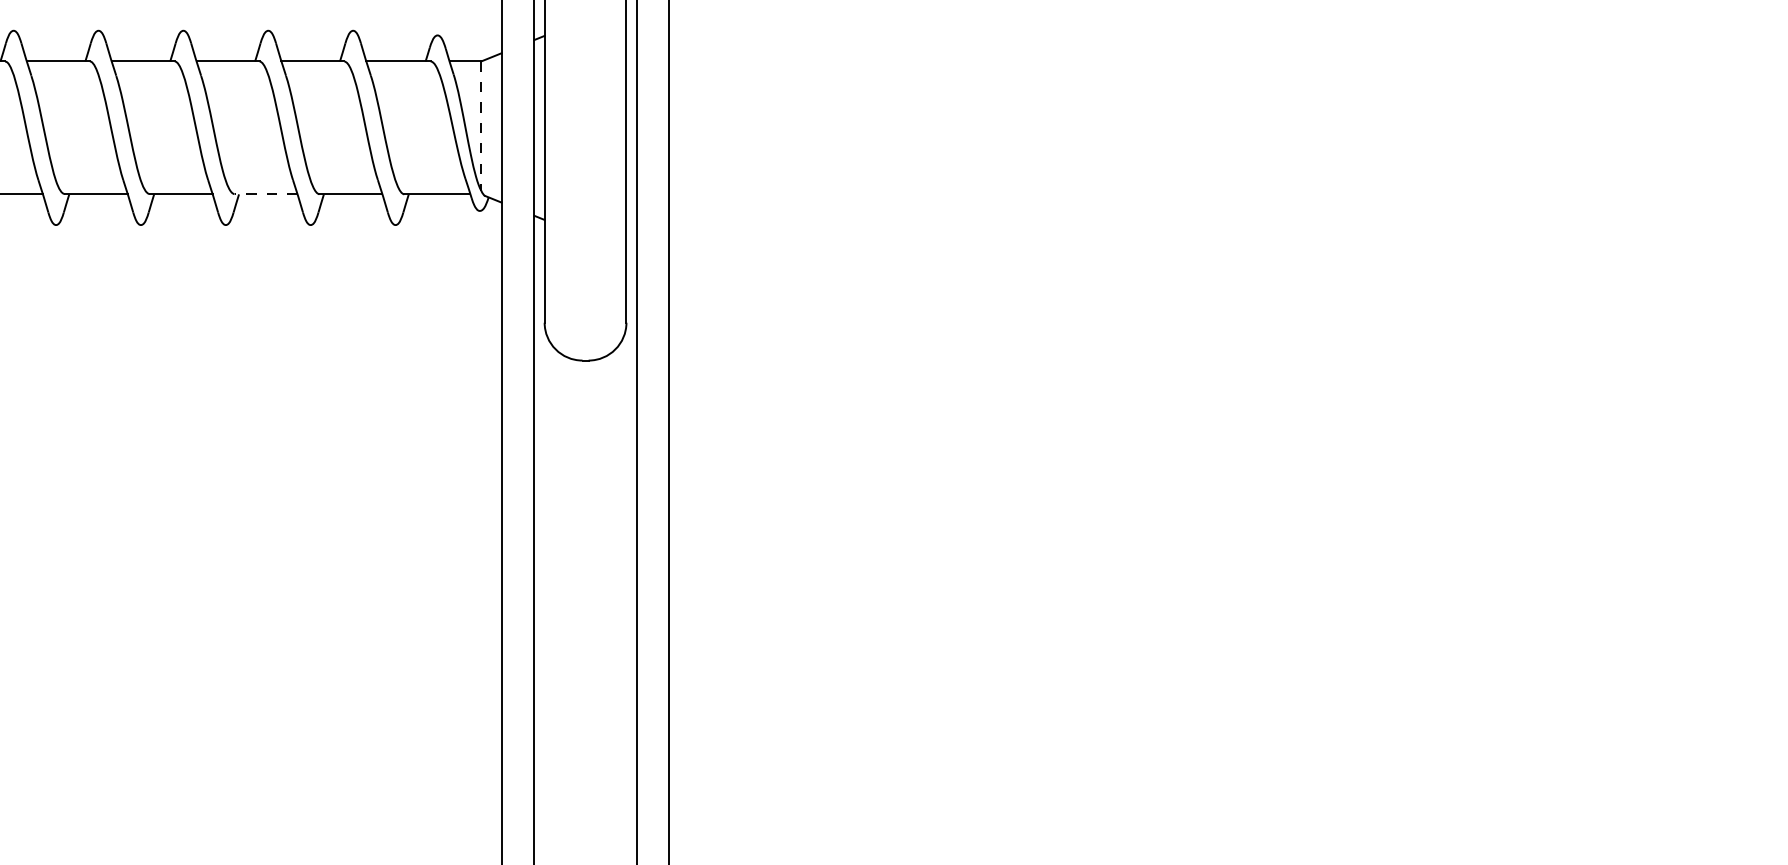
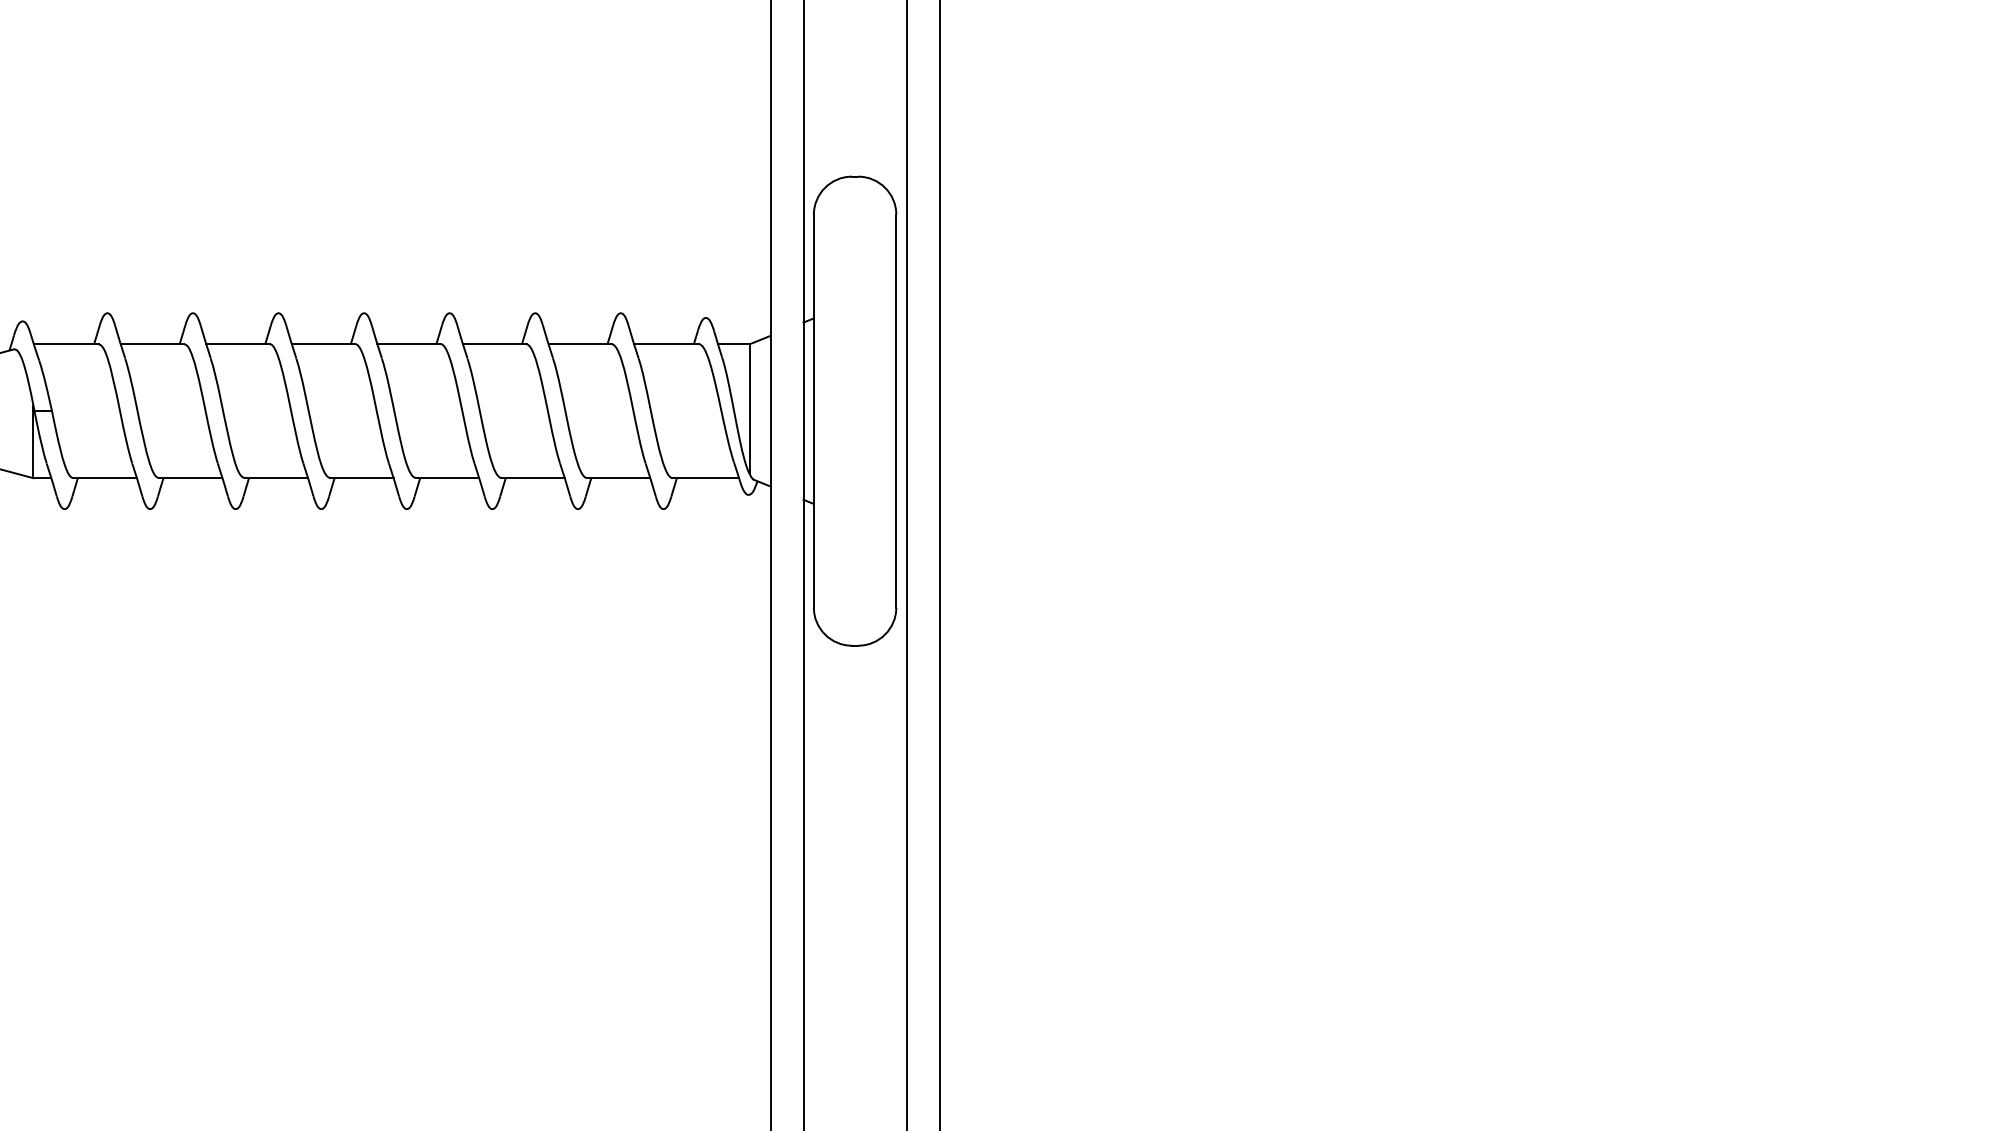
line: (480, 126) -> (749, 409), dashed -> solid
line: (266, 194) -> (533, 478), dashed -> solid

